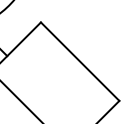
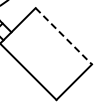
line: (79, 61) -> (63, 36), solid -> dashed

